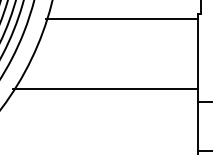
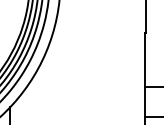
line: (121, 18) -> (97, 35), removed
line: (104, 88) -> (87, 78), removed

